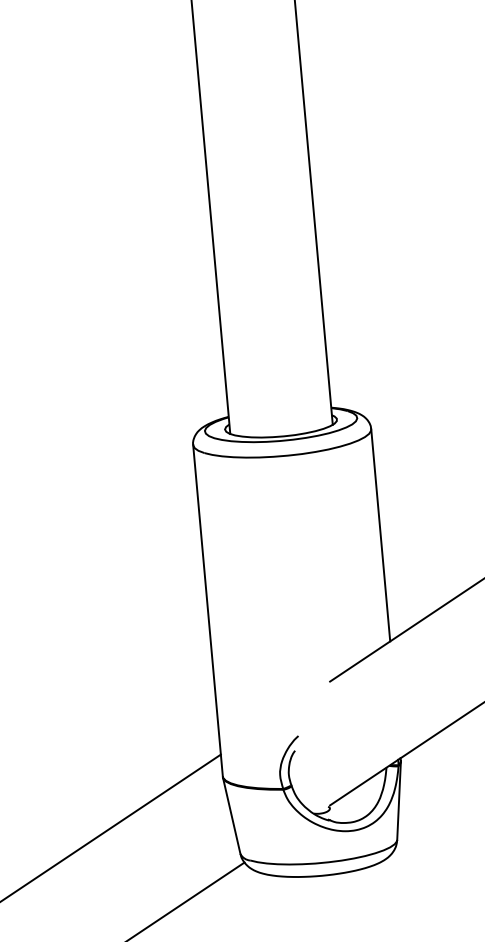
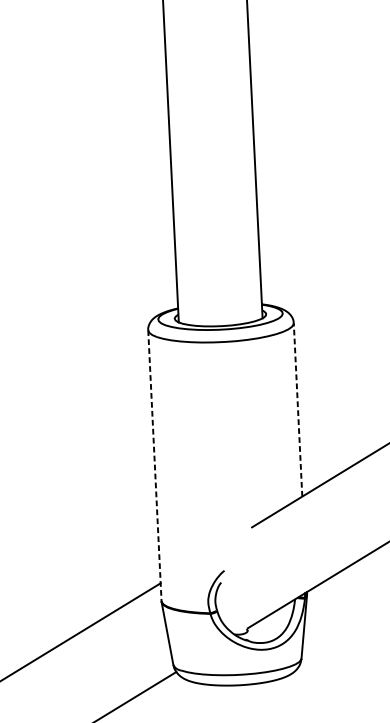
line: (380, 535) -> (297, 410), solid -> dashed
line: (208, 611) -> (155, 466), solid -> dashed

